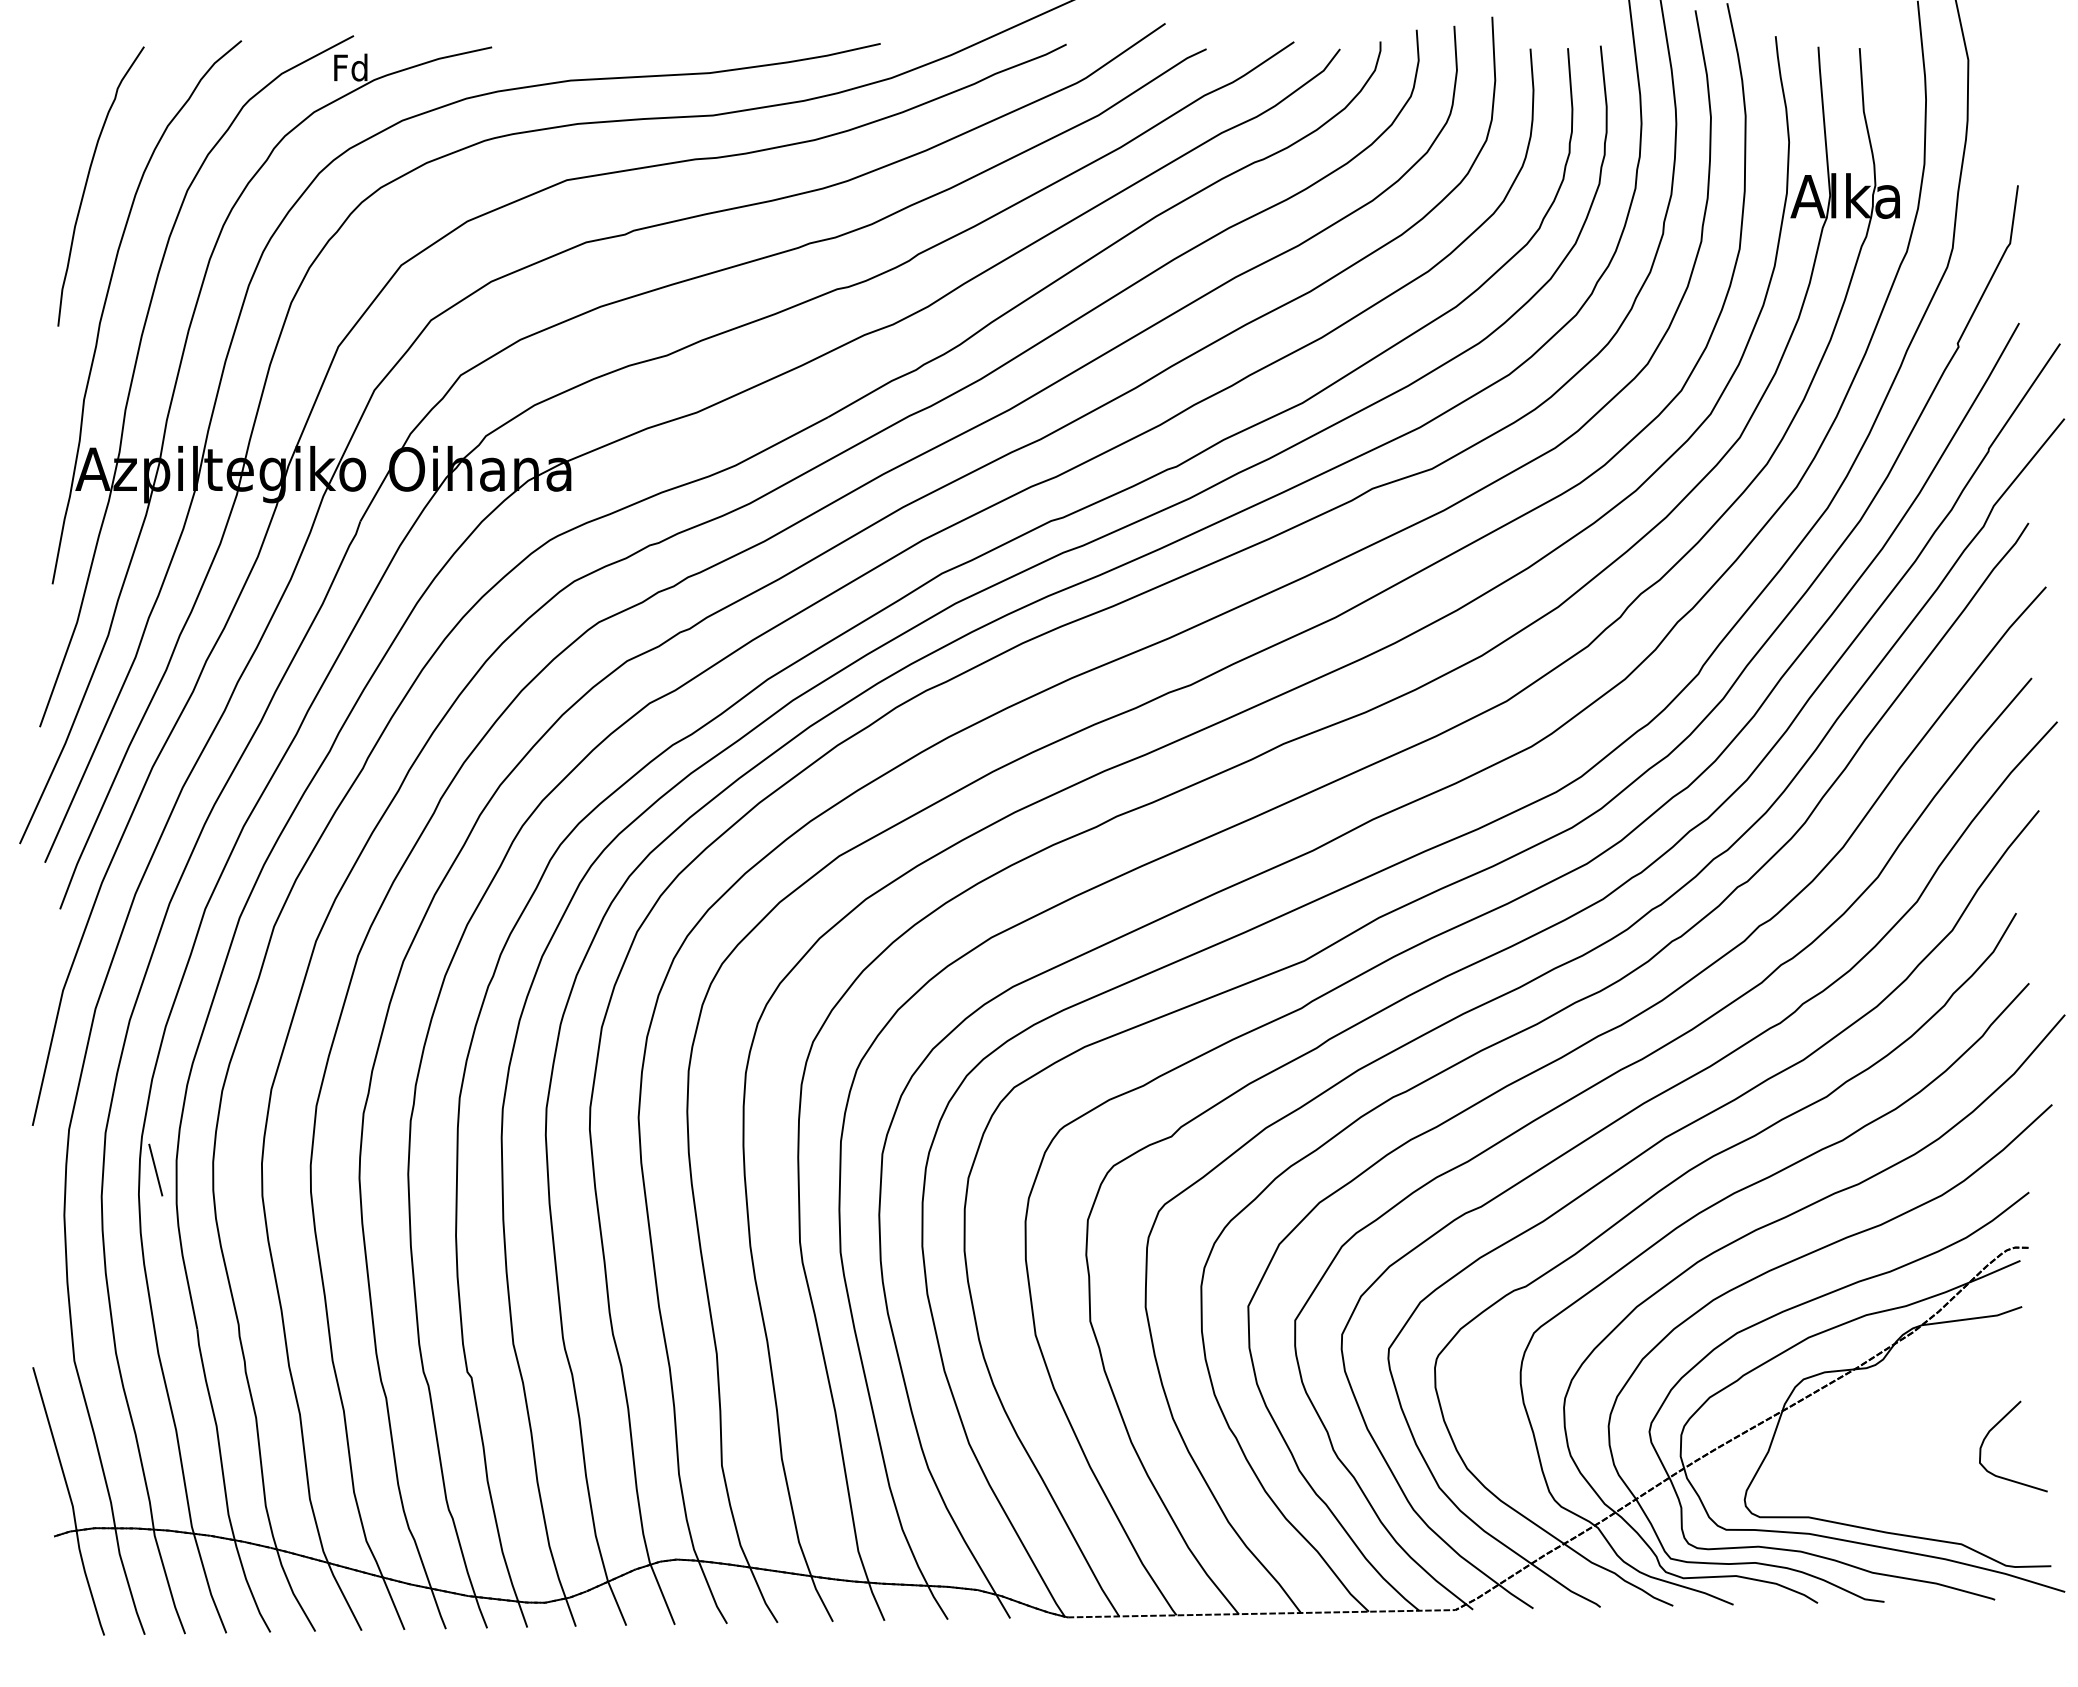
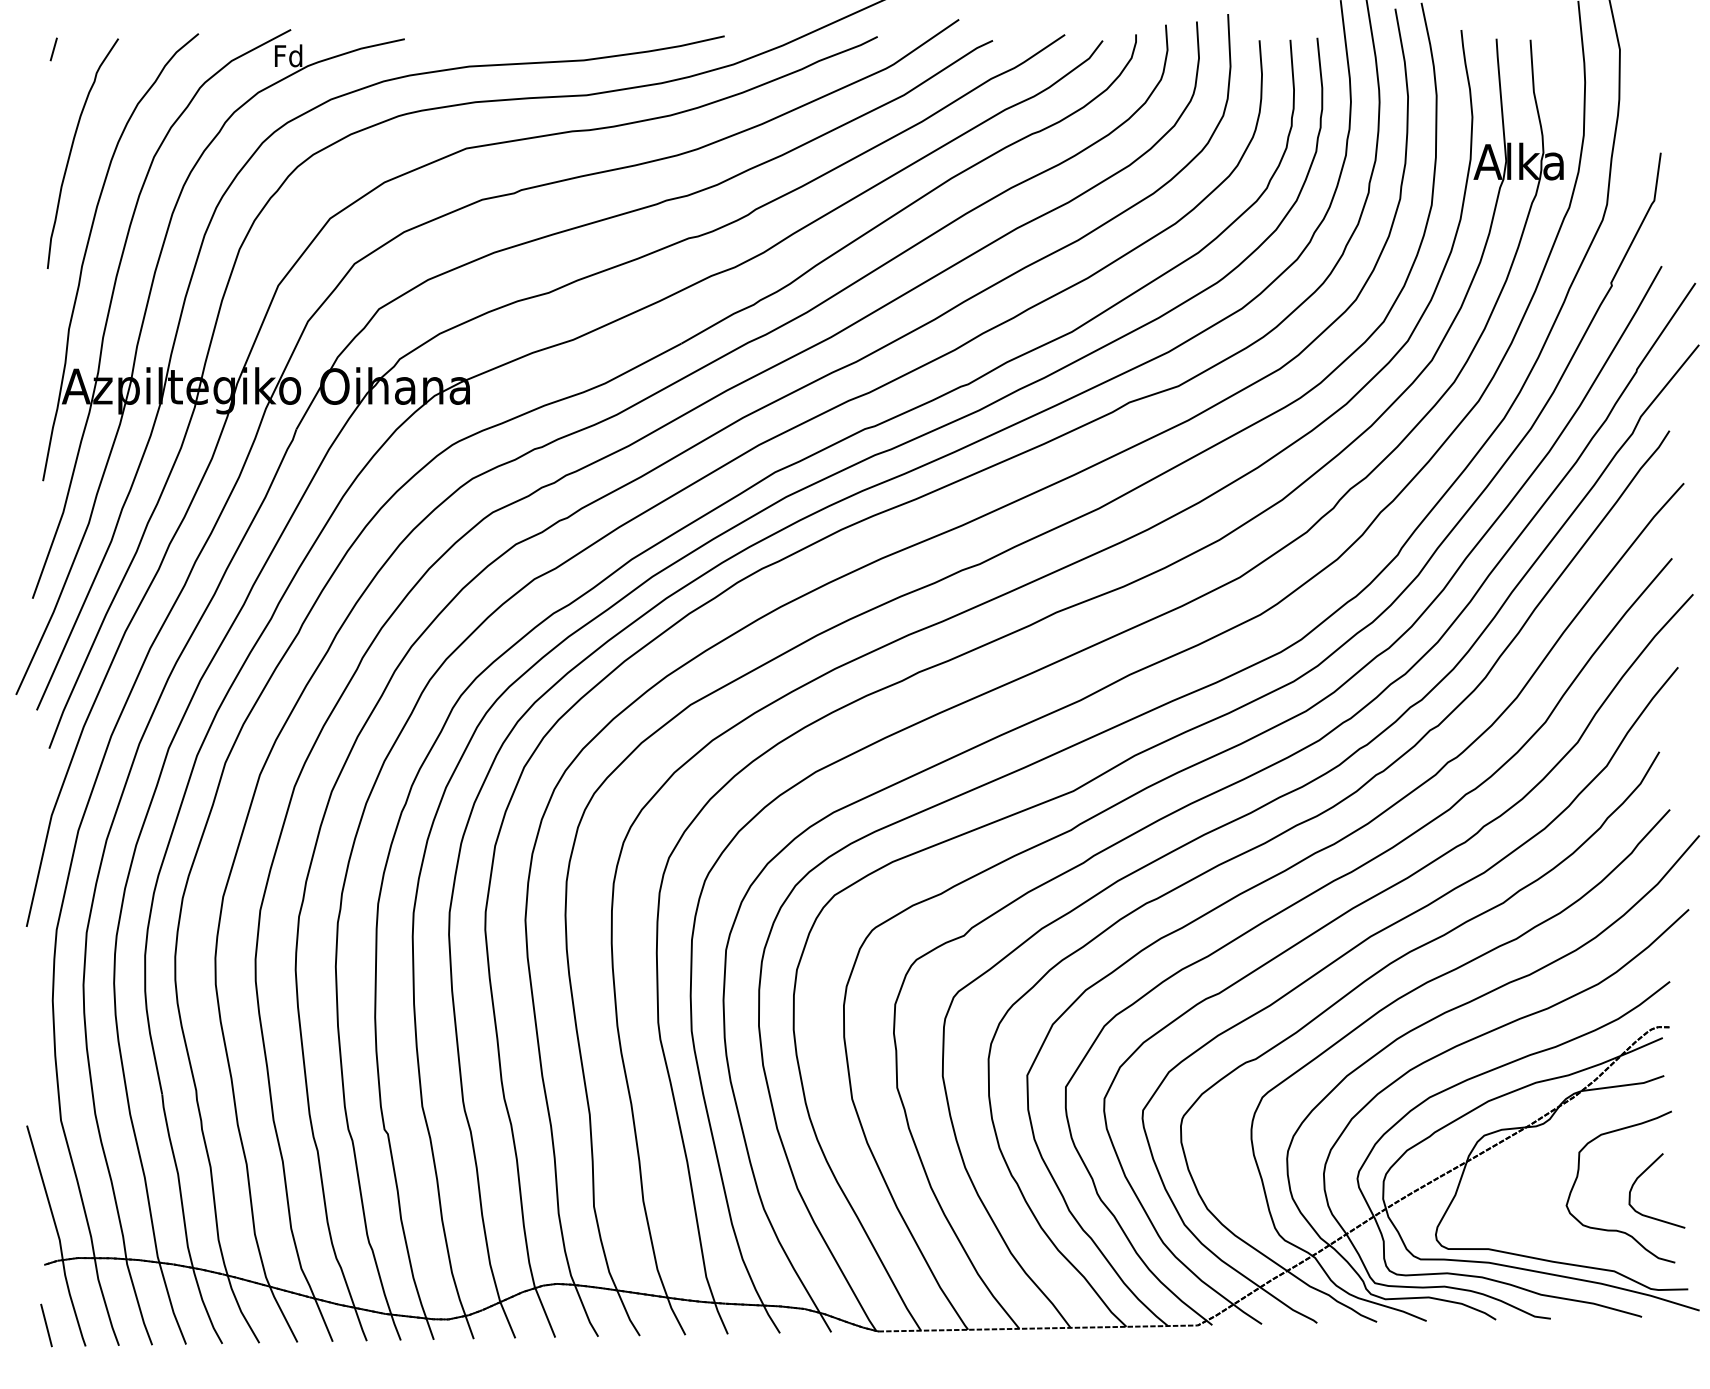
line: (65, 59) -> (53, 49), added
line: (155, 1169) -> (46, 1324), moved
curve: (1917, 1429) -> (1578, 1176), added

